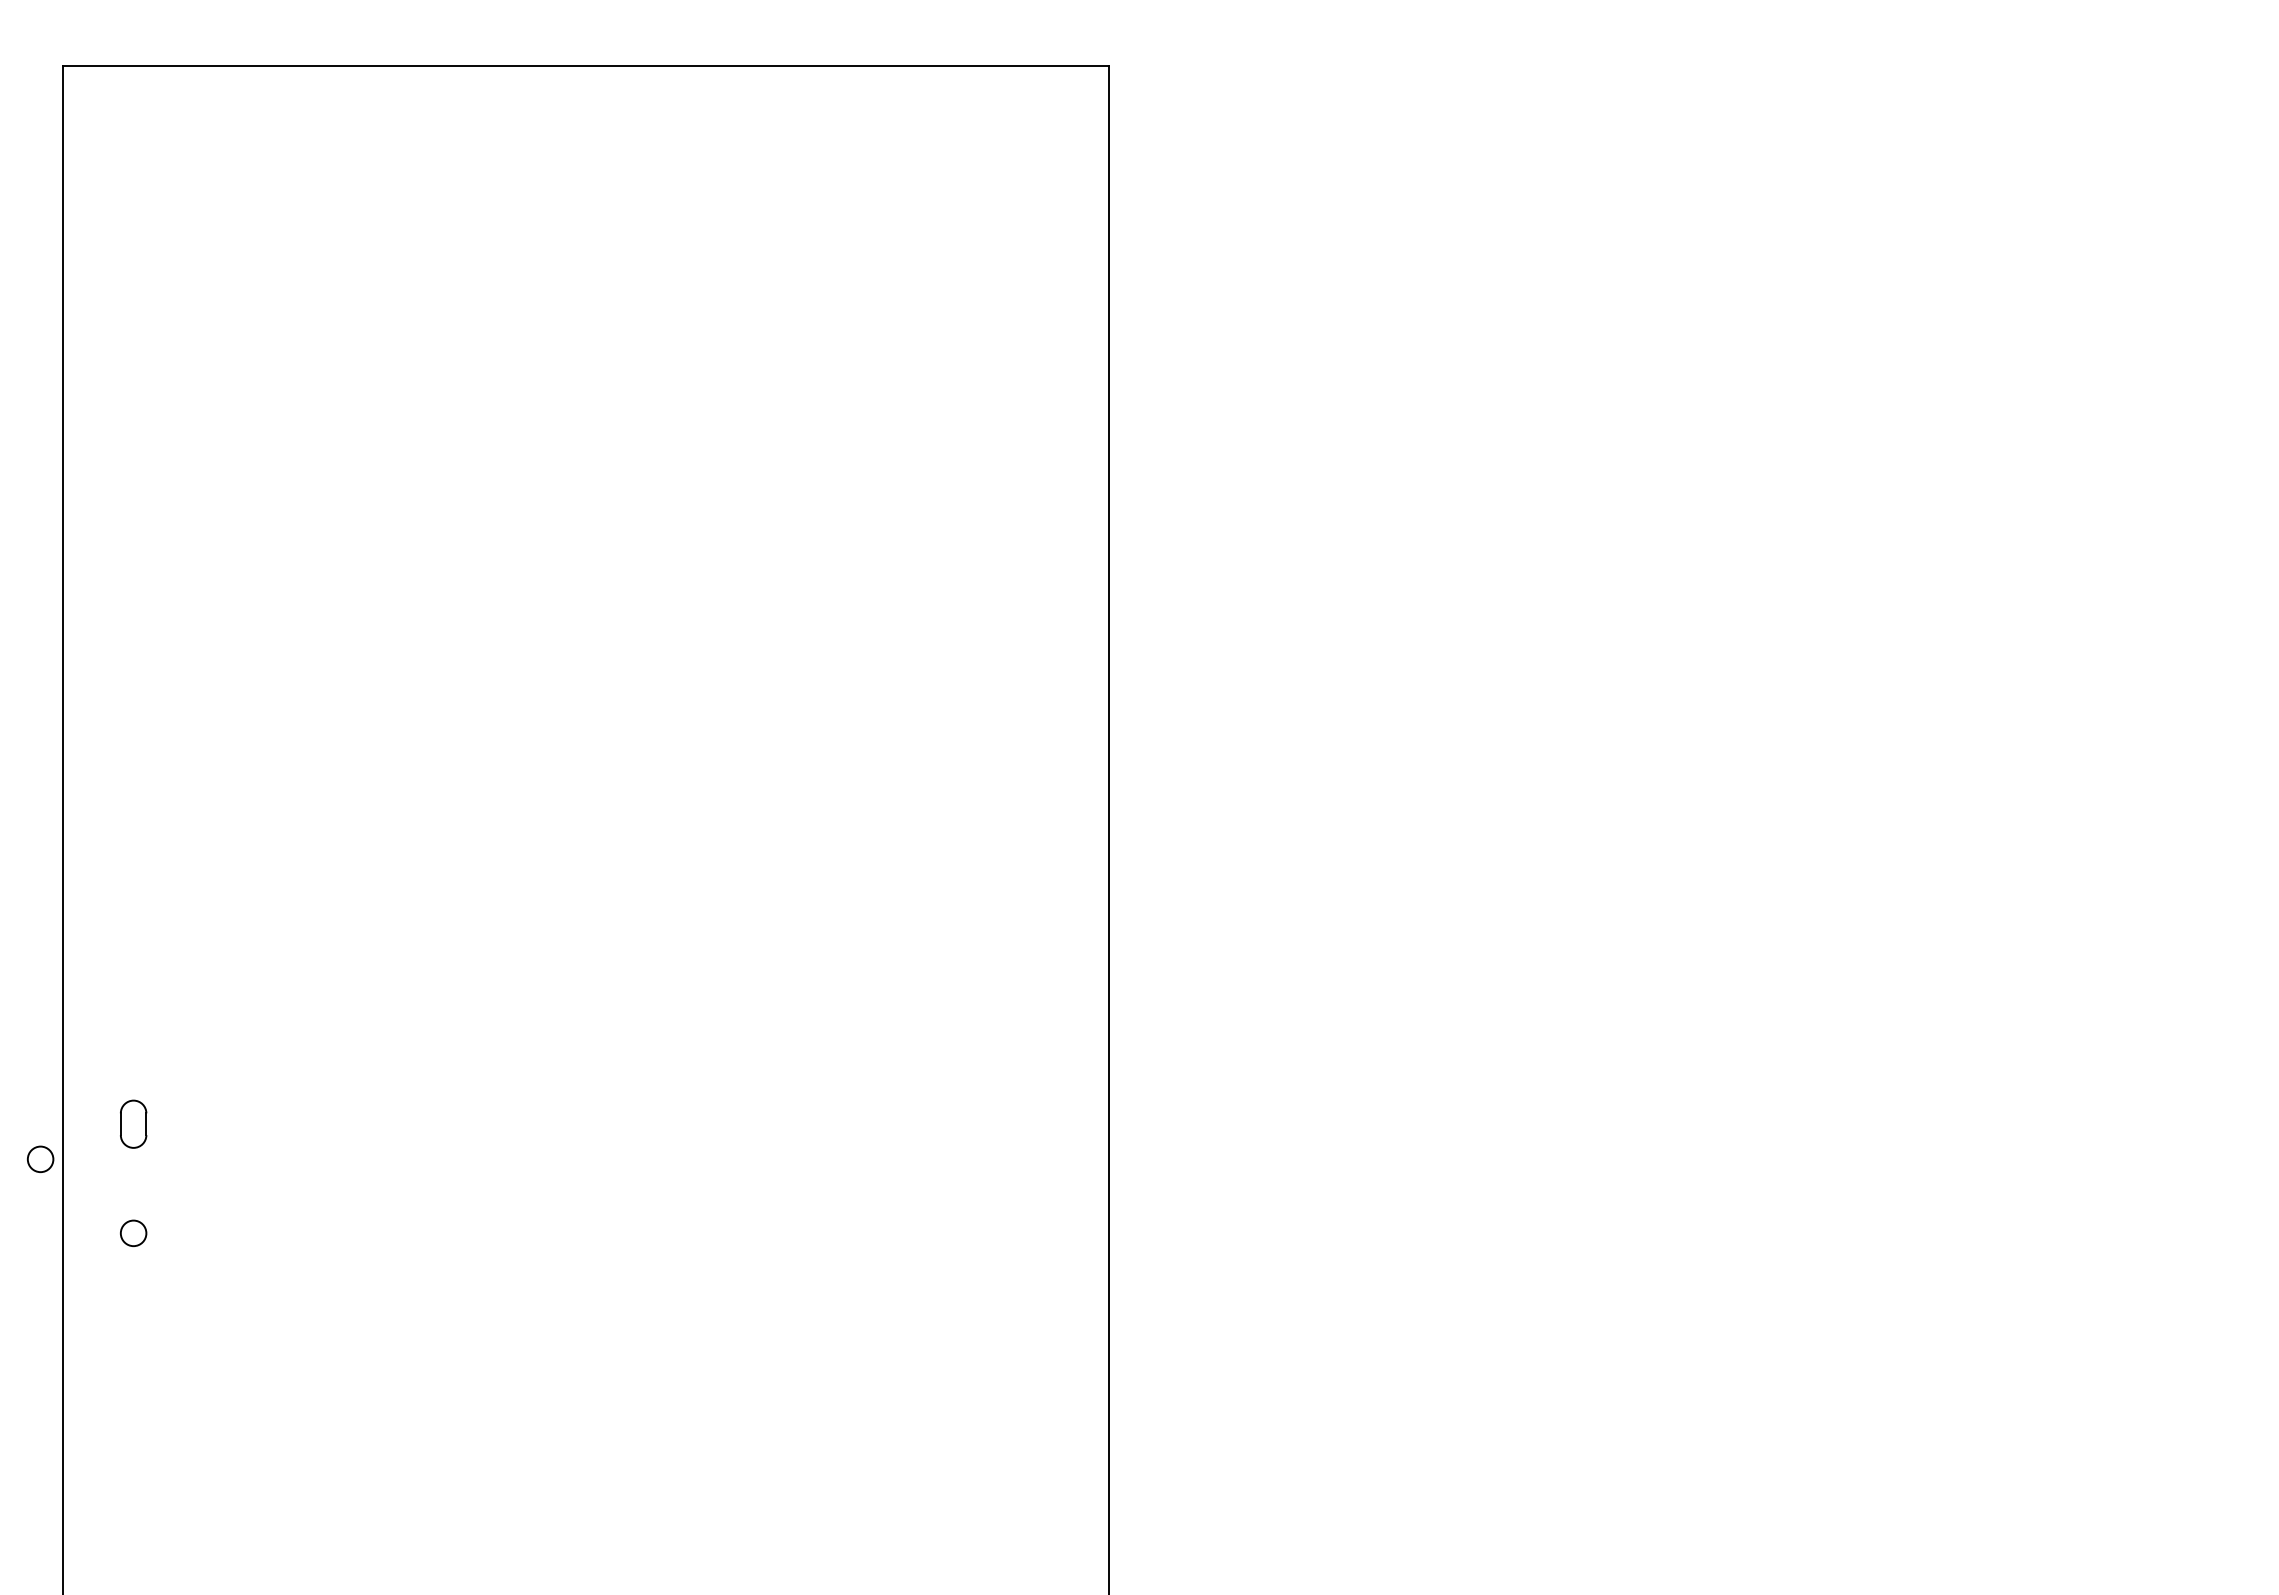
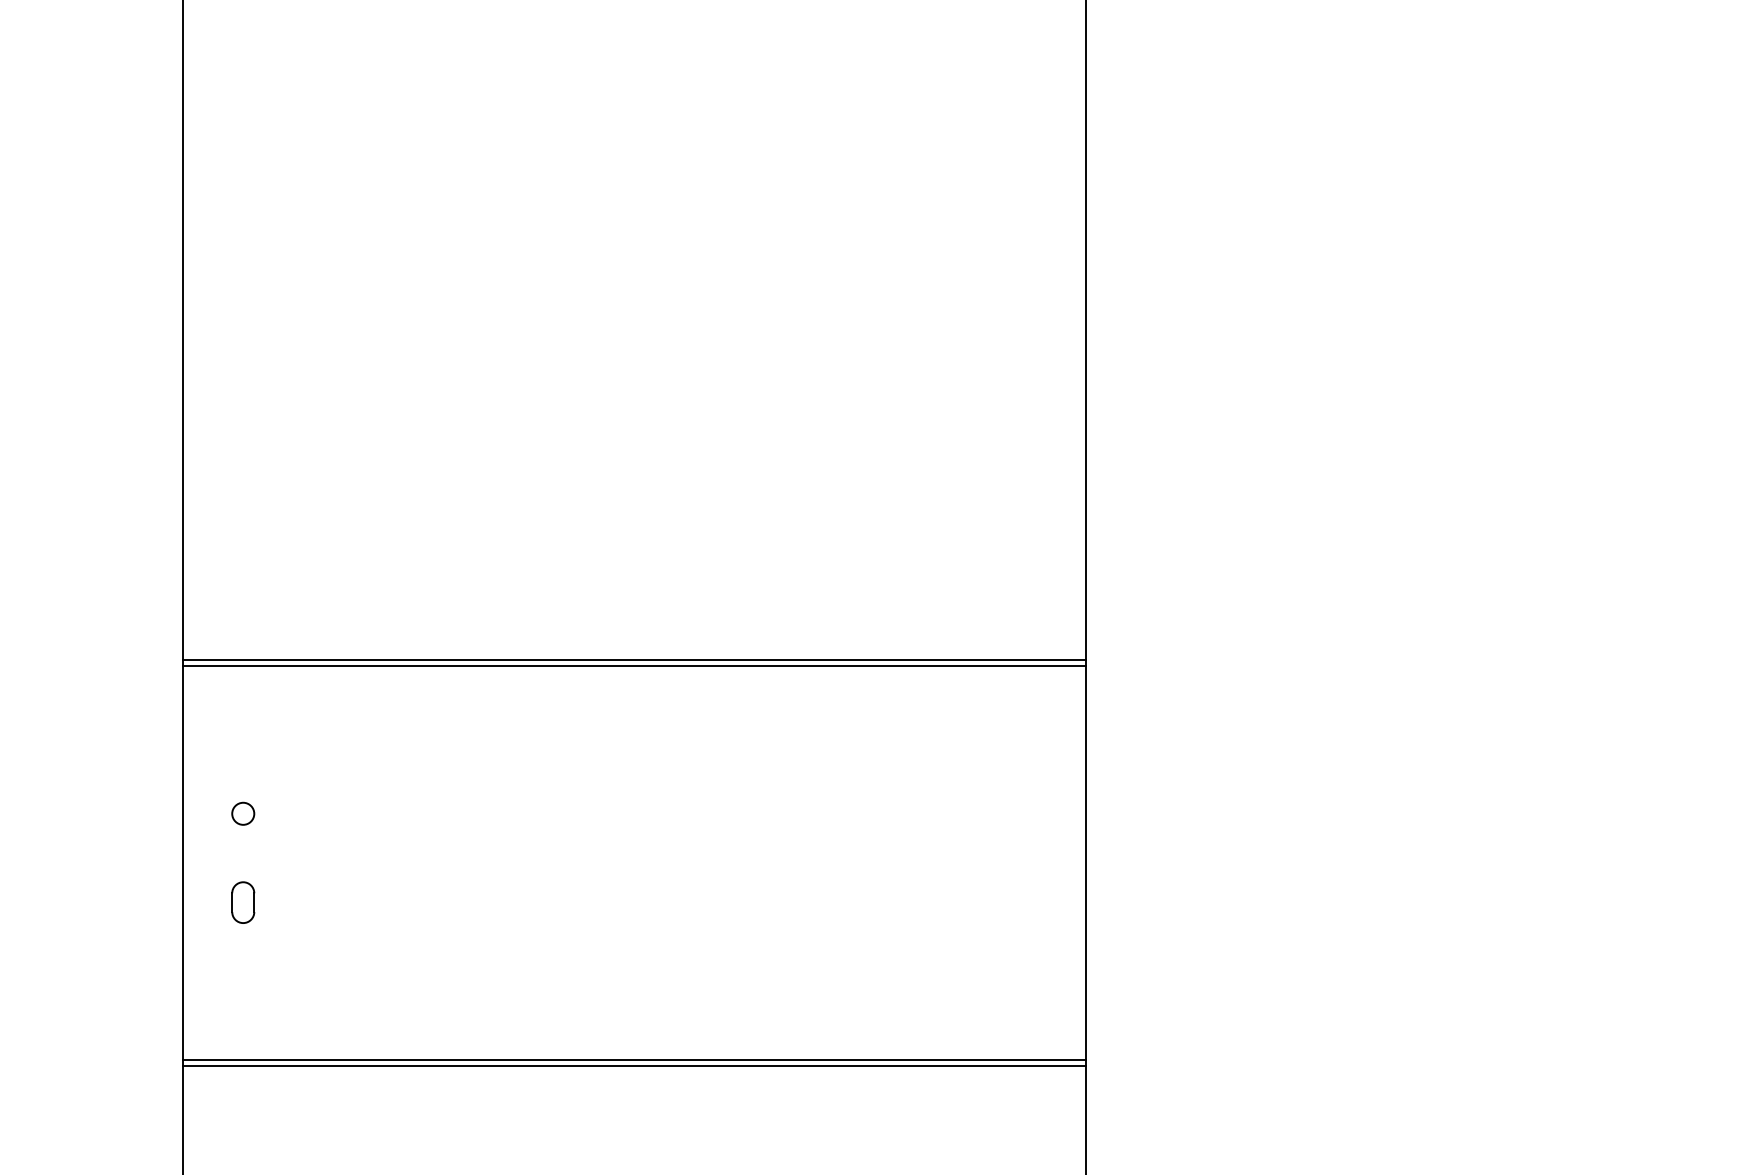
line: (585, 1054) -> (633, 659), added
line: (585, 1062) -> (633, 666), added
part: (133, 1123) -> (243, 902), moved
circle: (40, 1158) -> (162, 749), removed
line: (585, 1518) -> (633, 1060), added
line: (585, 1525) -> (633, 1066), added

